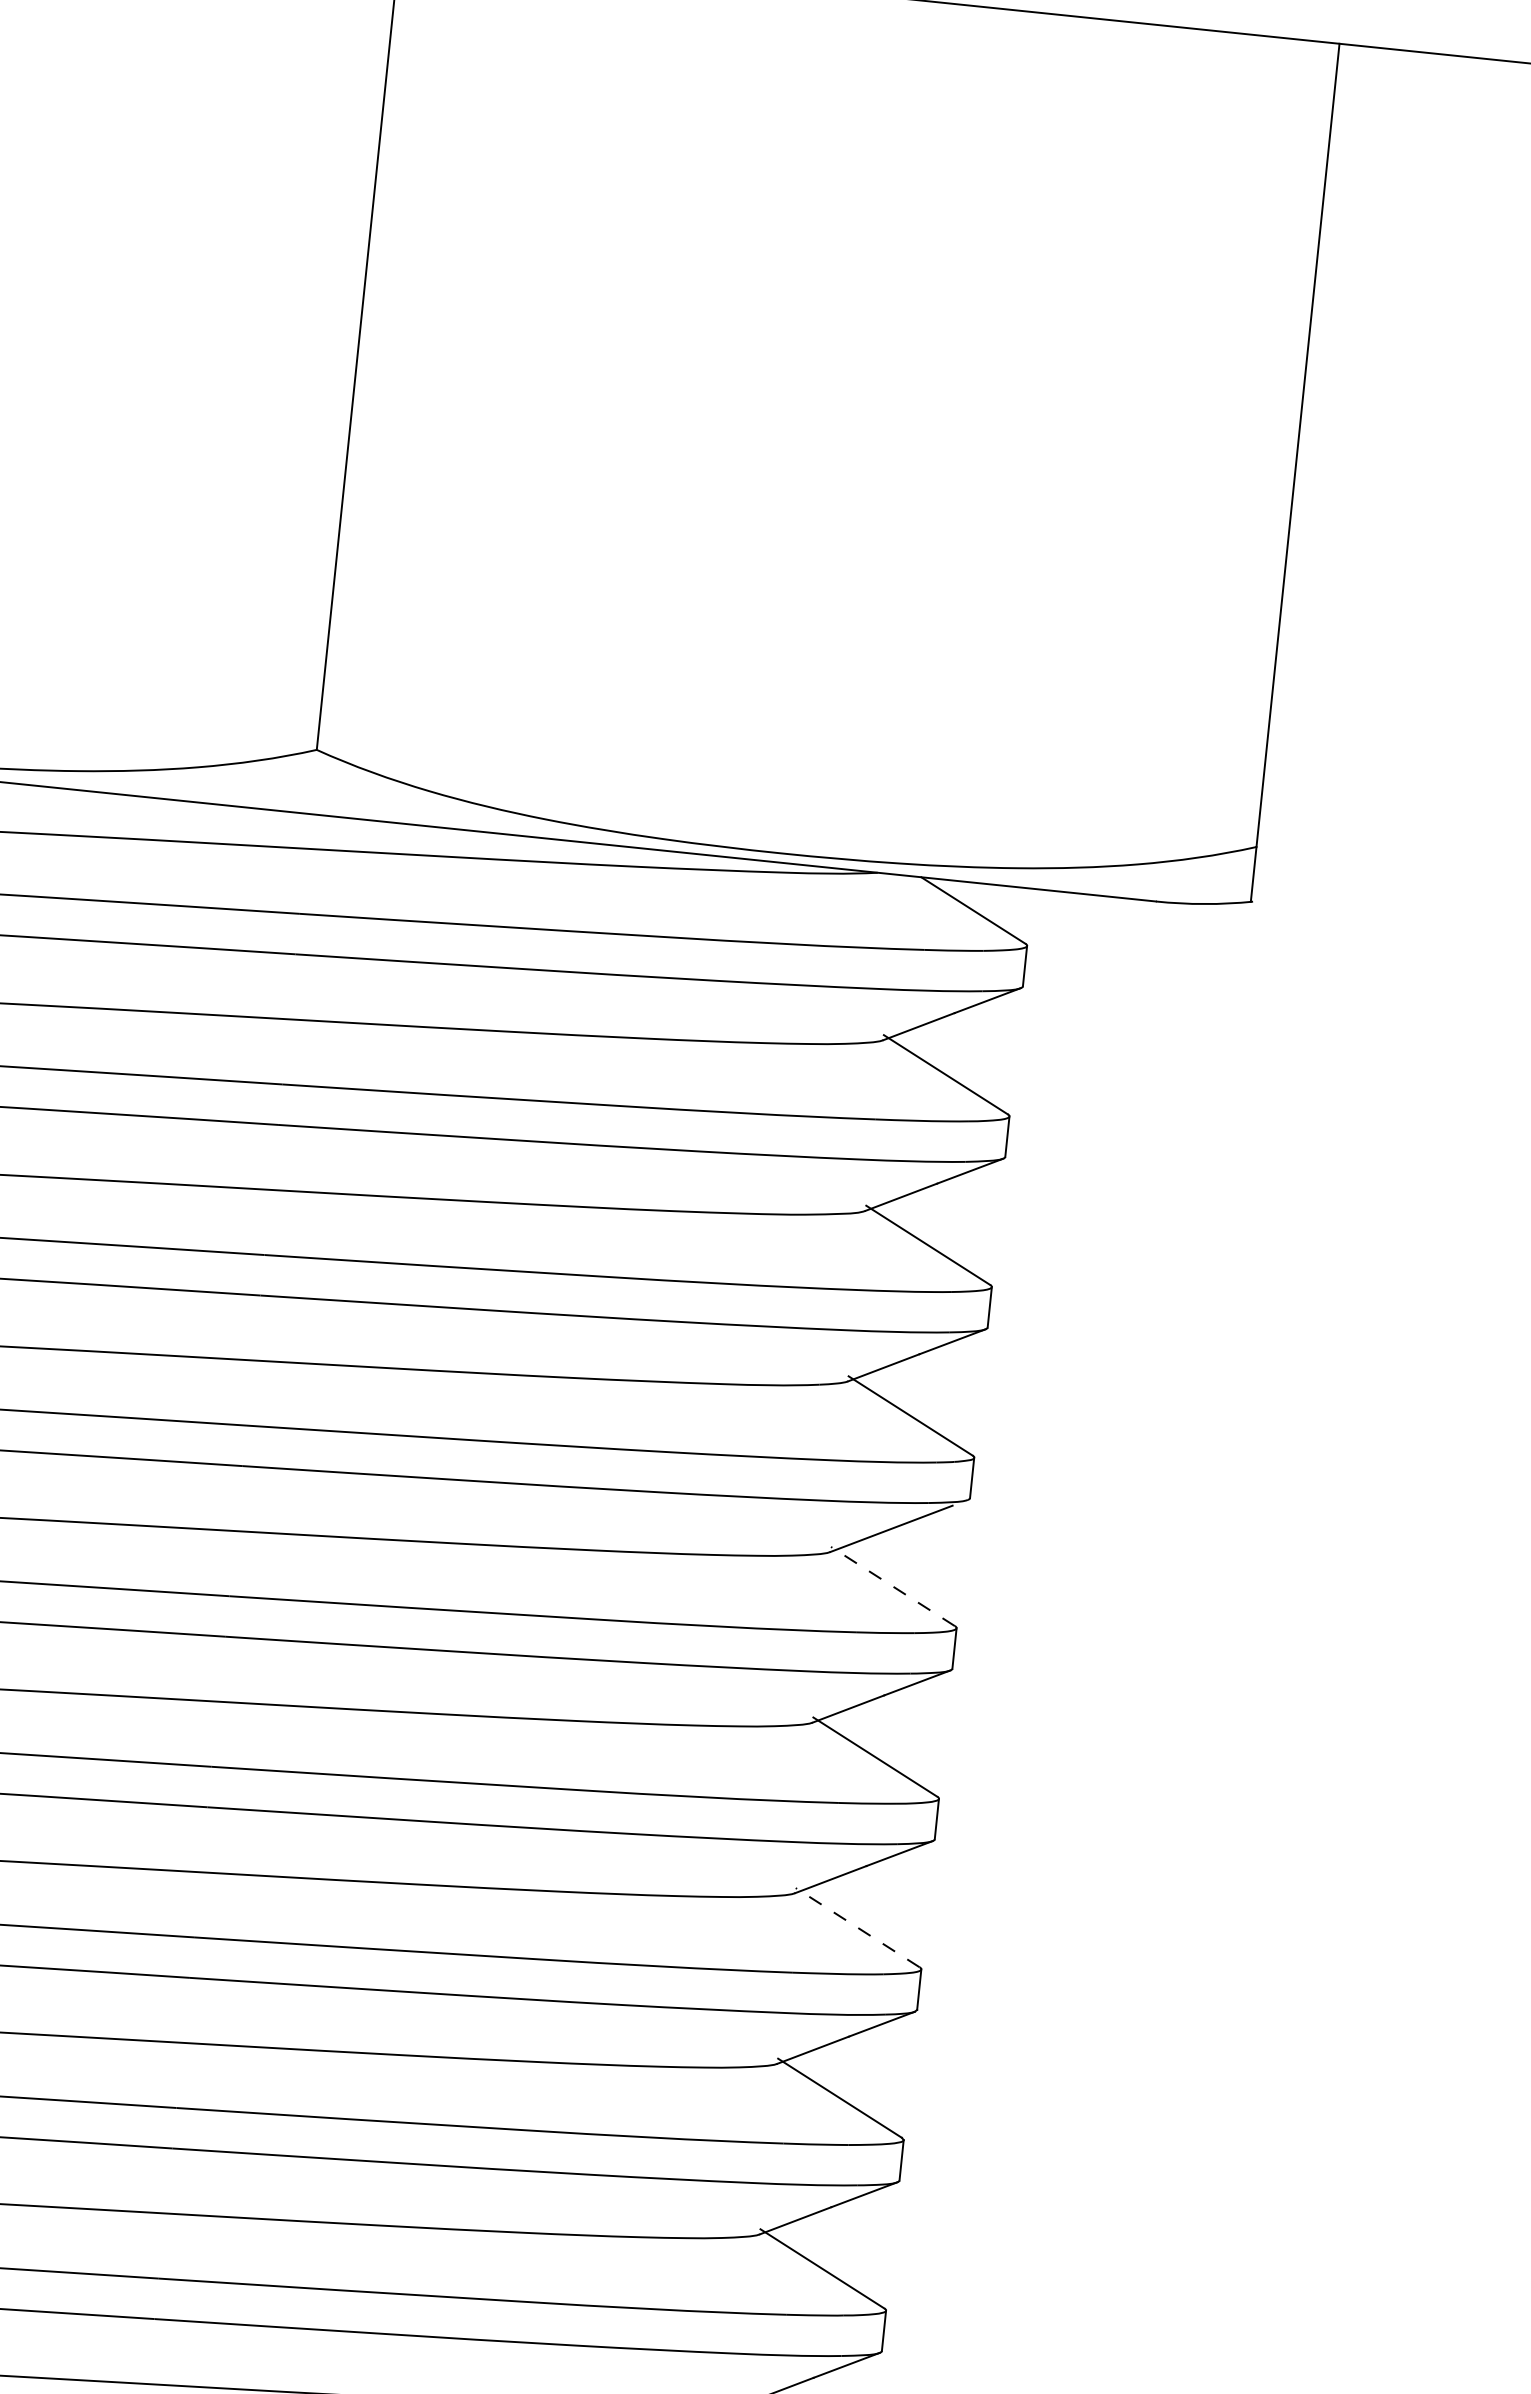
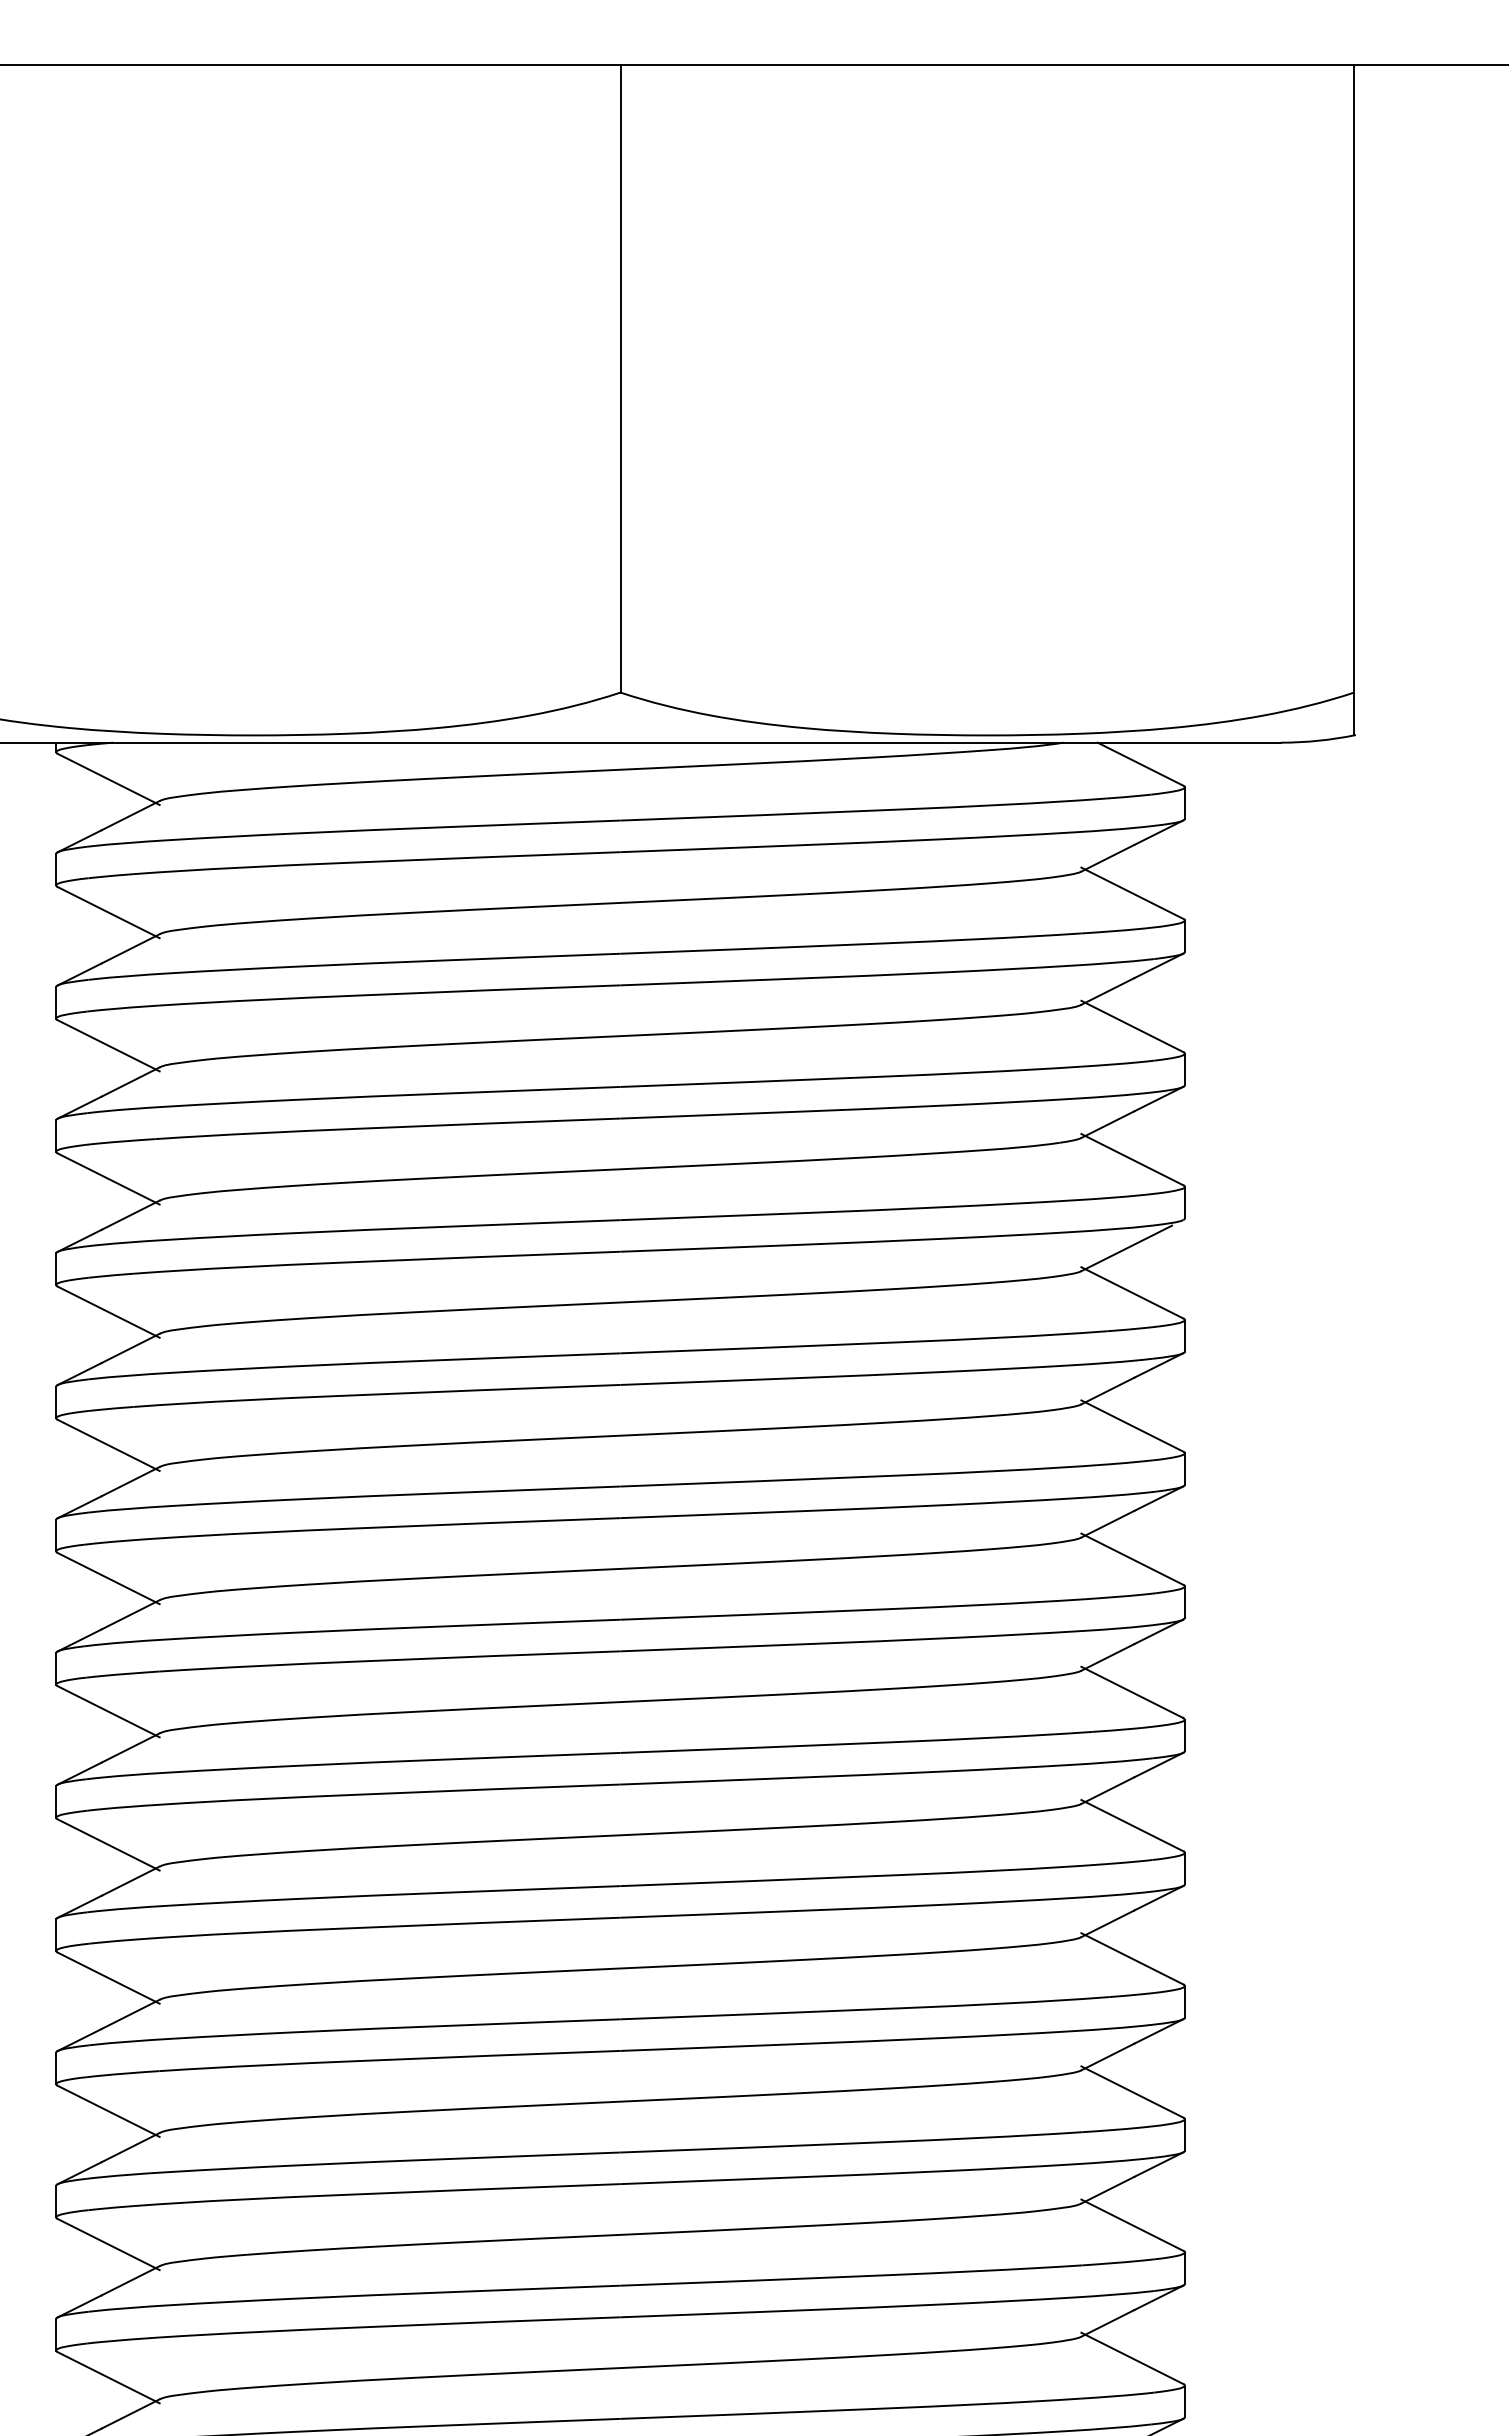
line: (891, 1585) -> (1131, 1292), dashed -> solid
line: (856, 1927) -> (1131, 1559), dashed -> solid

